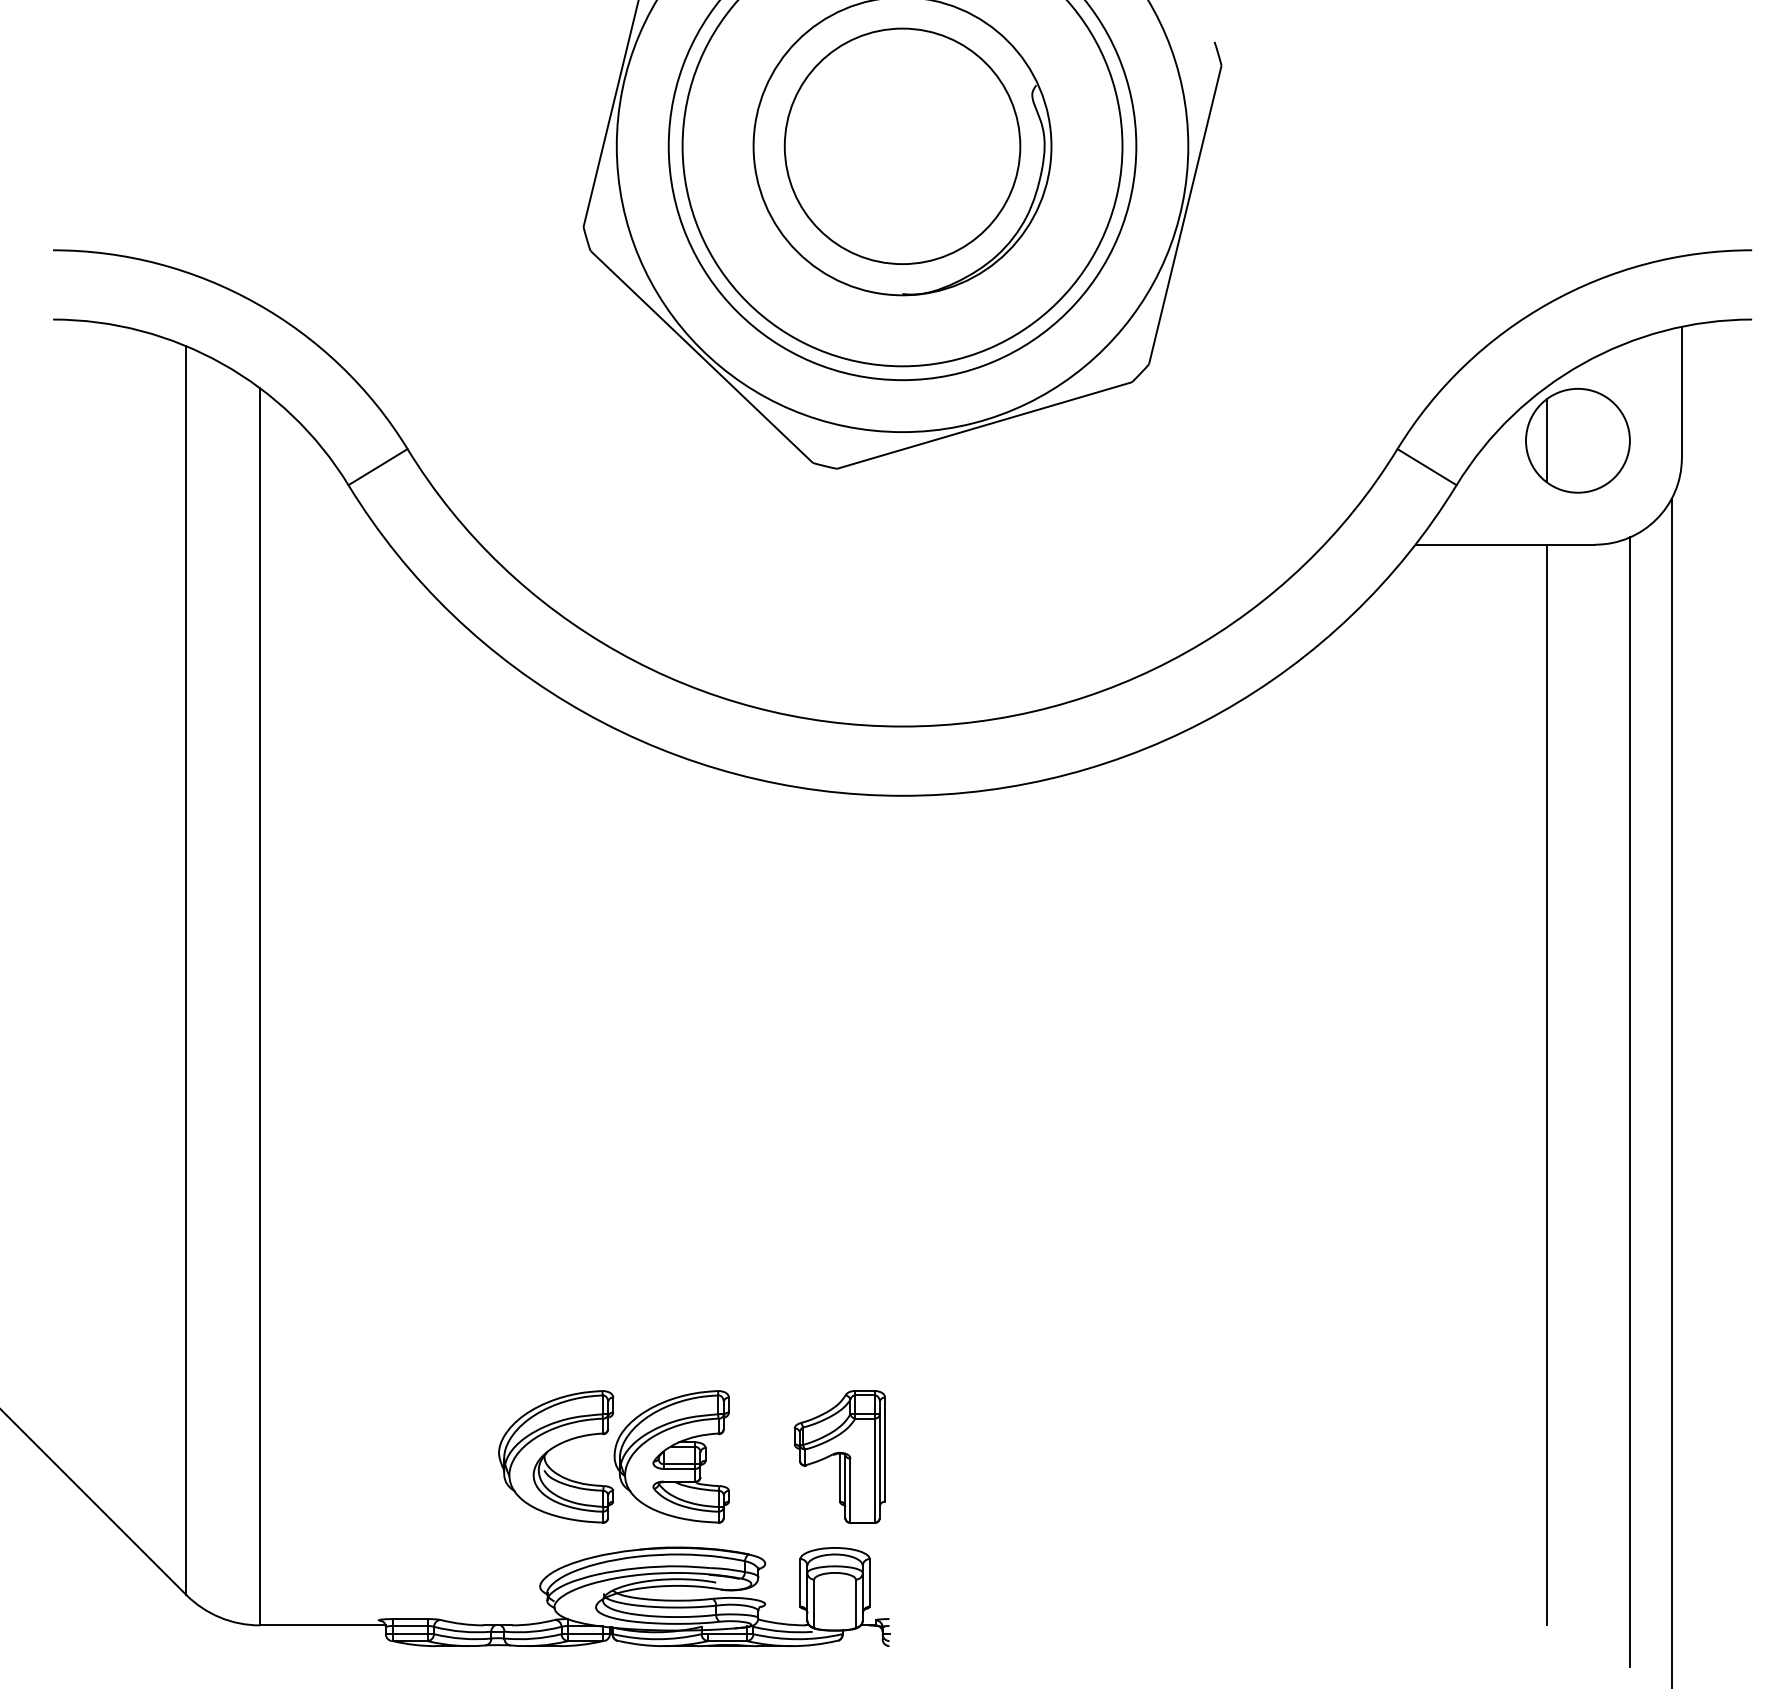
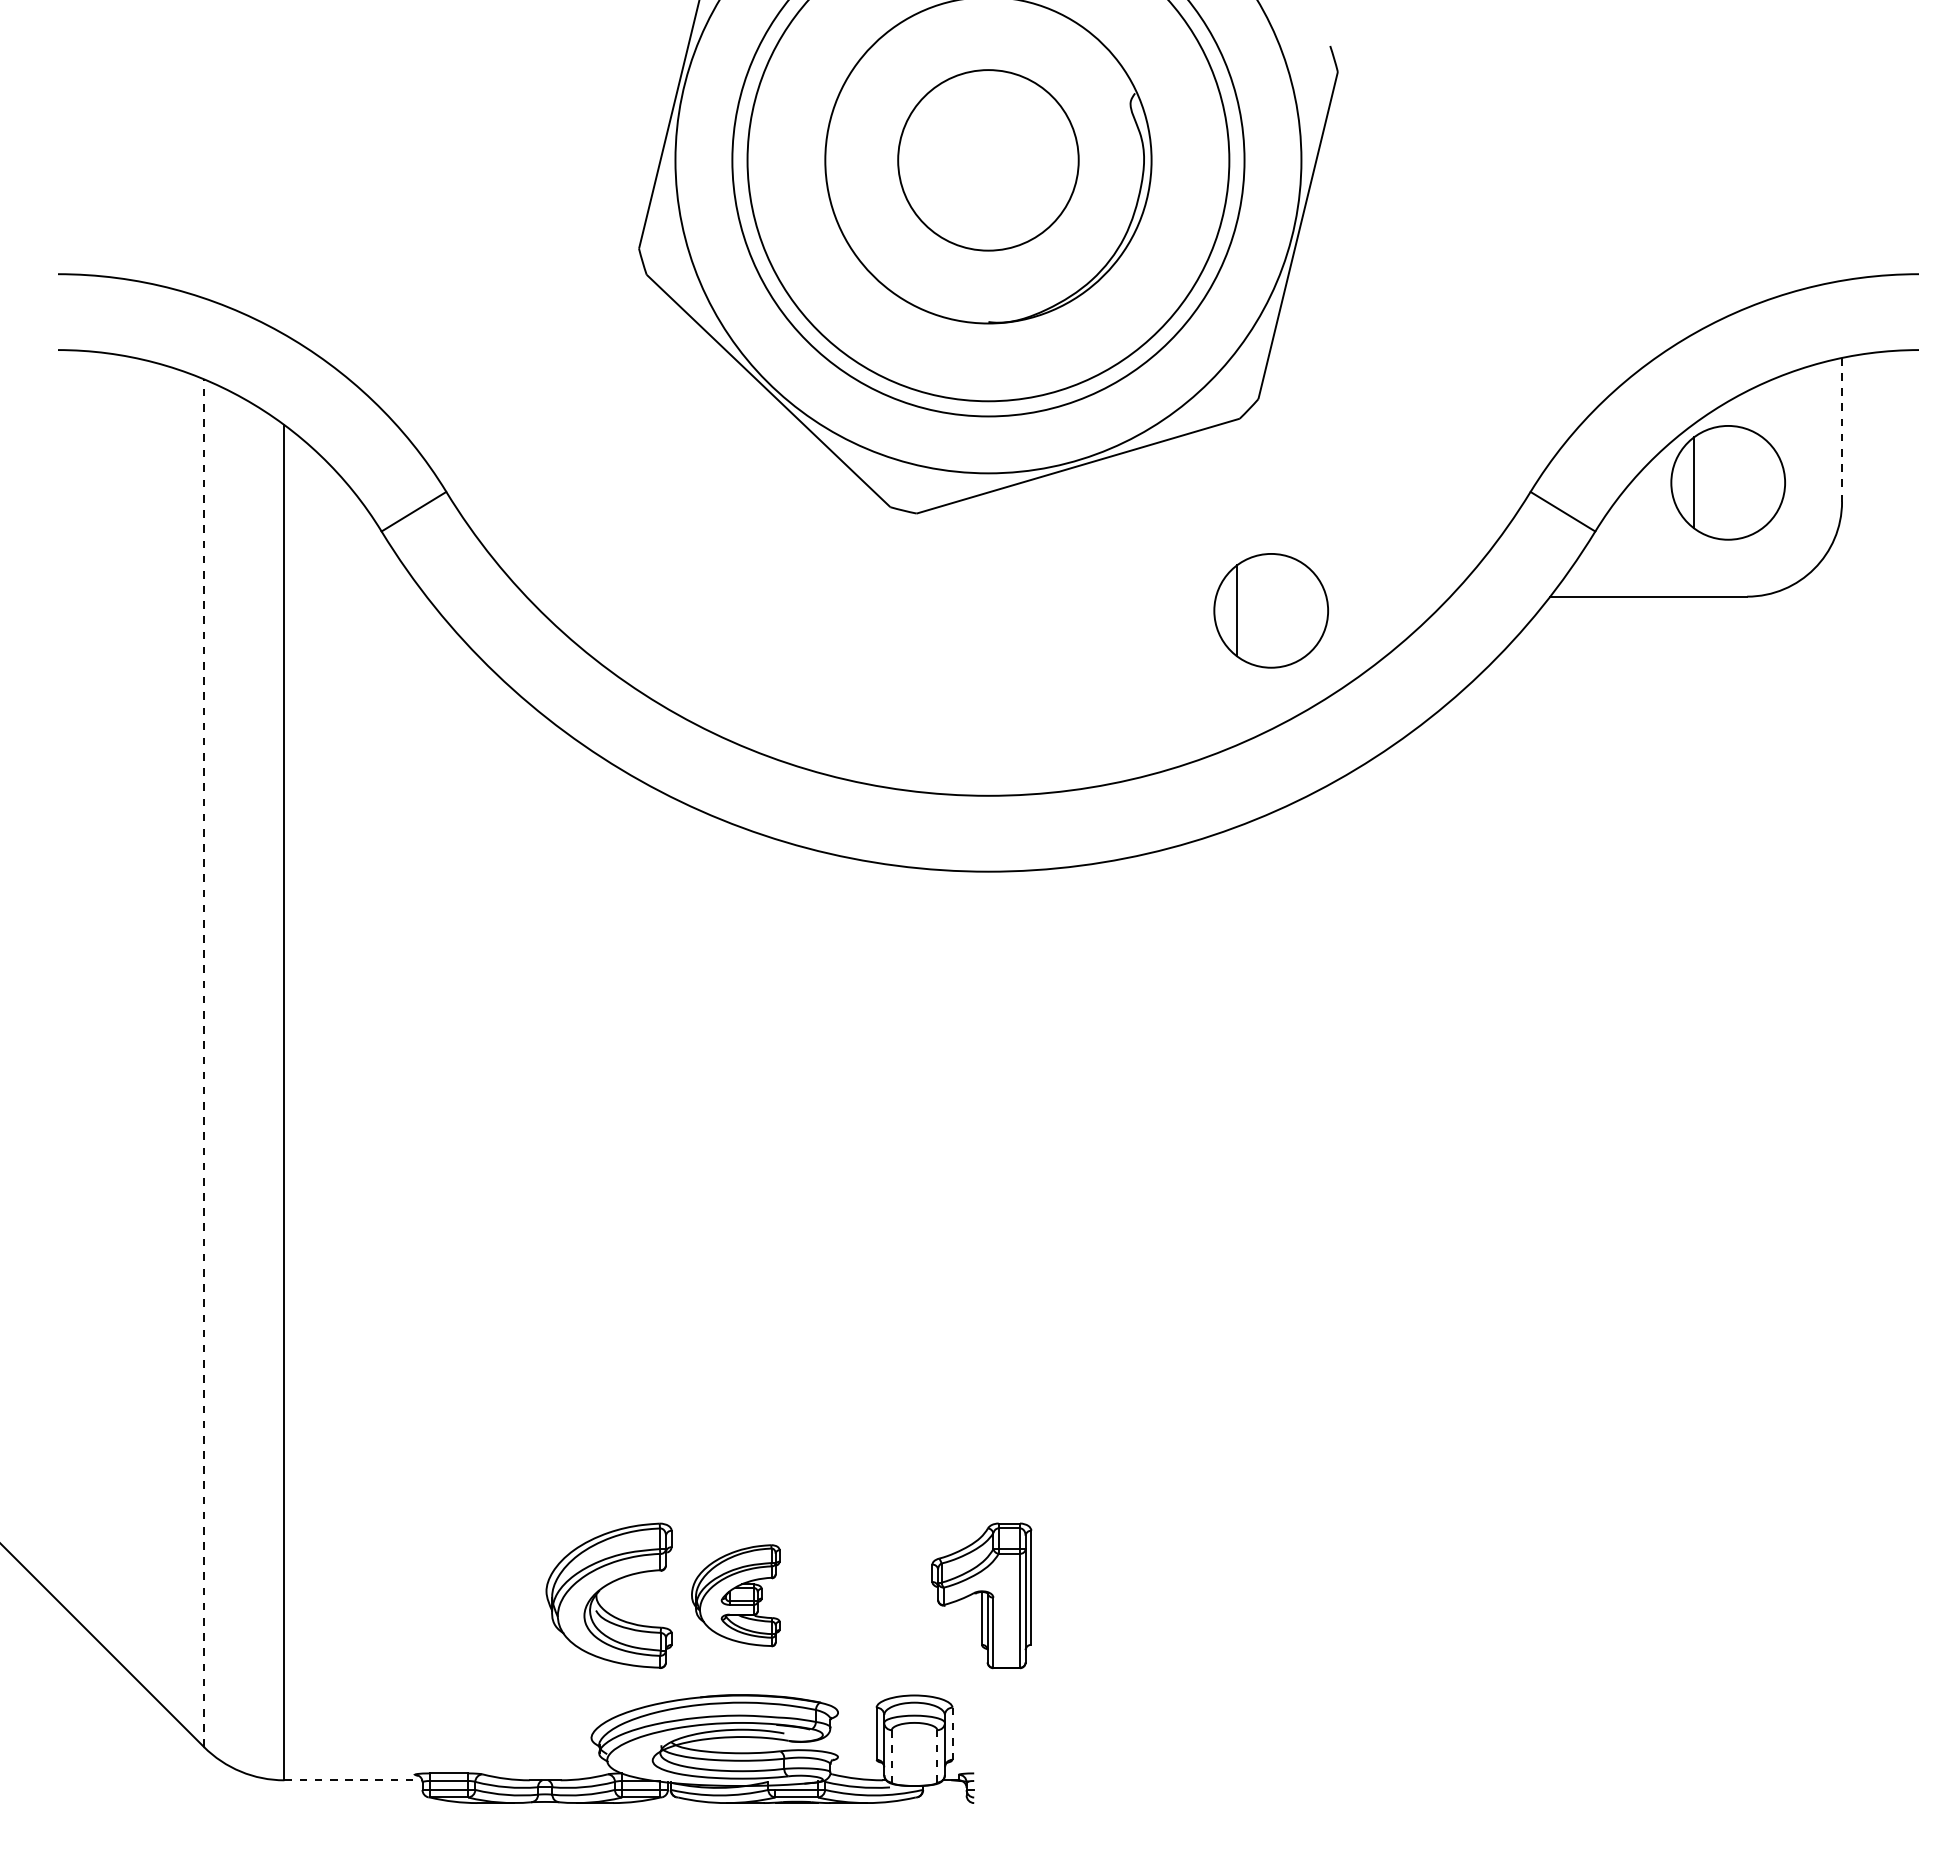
circle: (902, 146) -> (988, 160), size x0.7
line: (1682, 392) -> (1842, 429), solid -> dashed
part: (1160, 557) -> (1270, 610), added
line: (185, 970) -> (203, 1063), solid -> dashed
line: (1547, 1085) -> (1694, 1188), removed
line: (1671, 1093) -> (1830, 1197), removed
line: (1630, 1101) -> (1785, 1206), removed
part: (671, 1456) -> (735, 1595), size x0.7
part: (839, 1456) -> (981, 1595), moved
line: (869, 1583) -> (952, 1734), solid -> dashed
line: (856, 1602) -> (937, 1755), solid -> dashed
line: (814, 1603) -> (891, 1756), solid -> dashed
line: (322, 1625) -> (353, 1780), solid -> dashed

